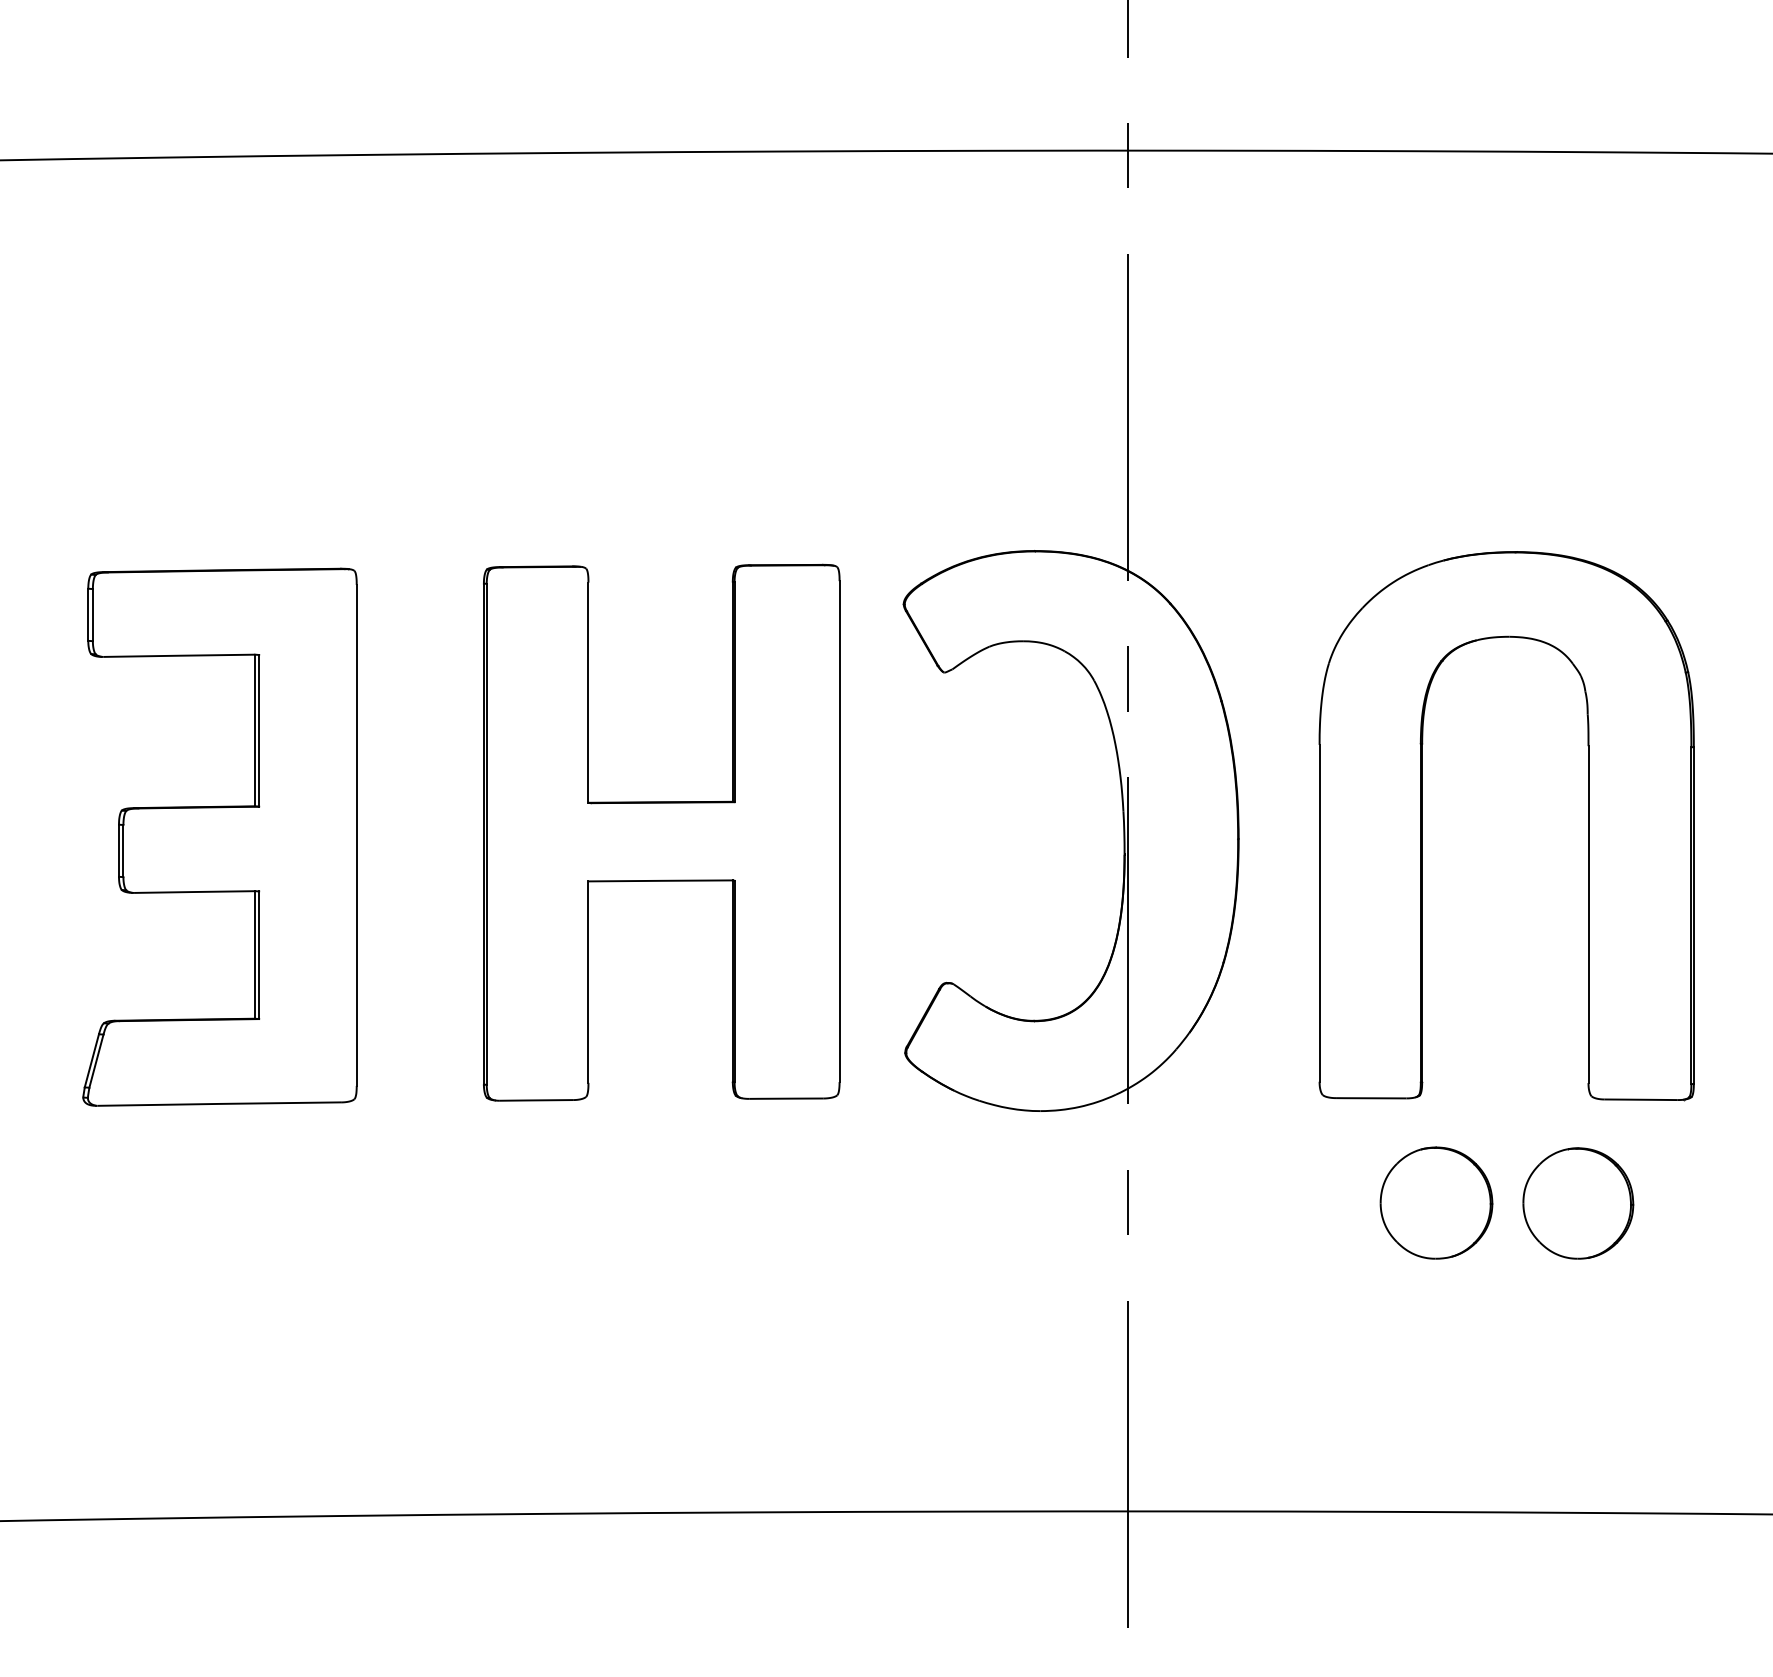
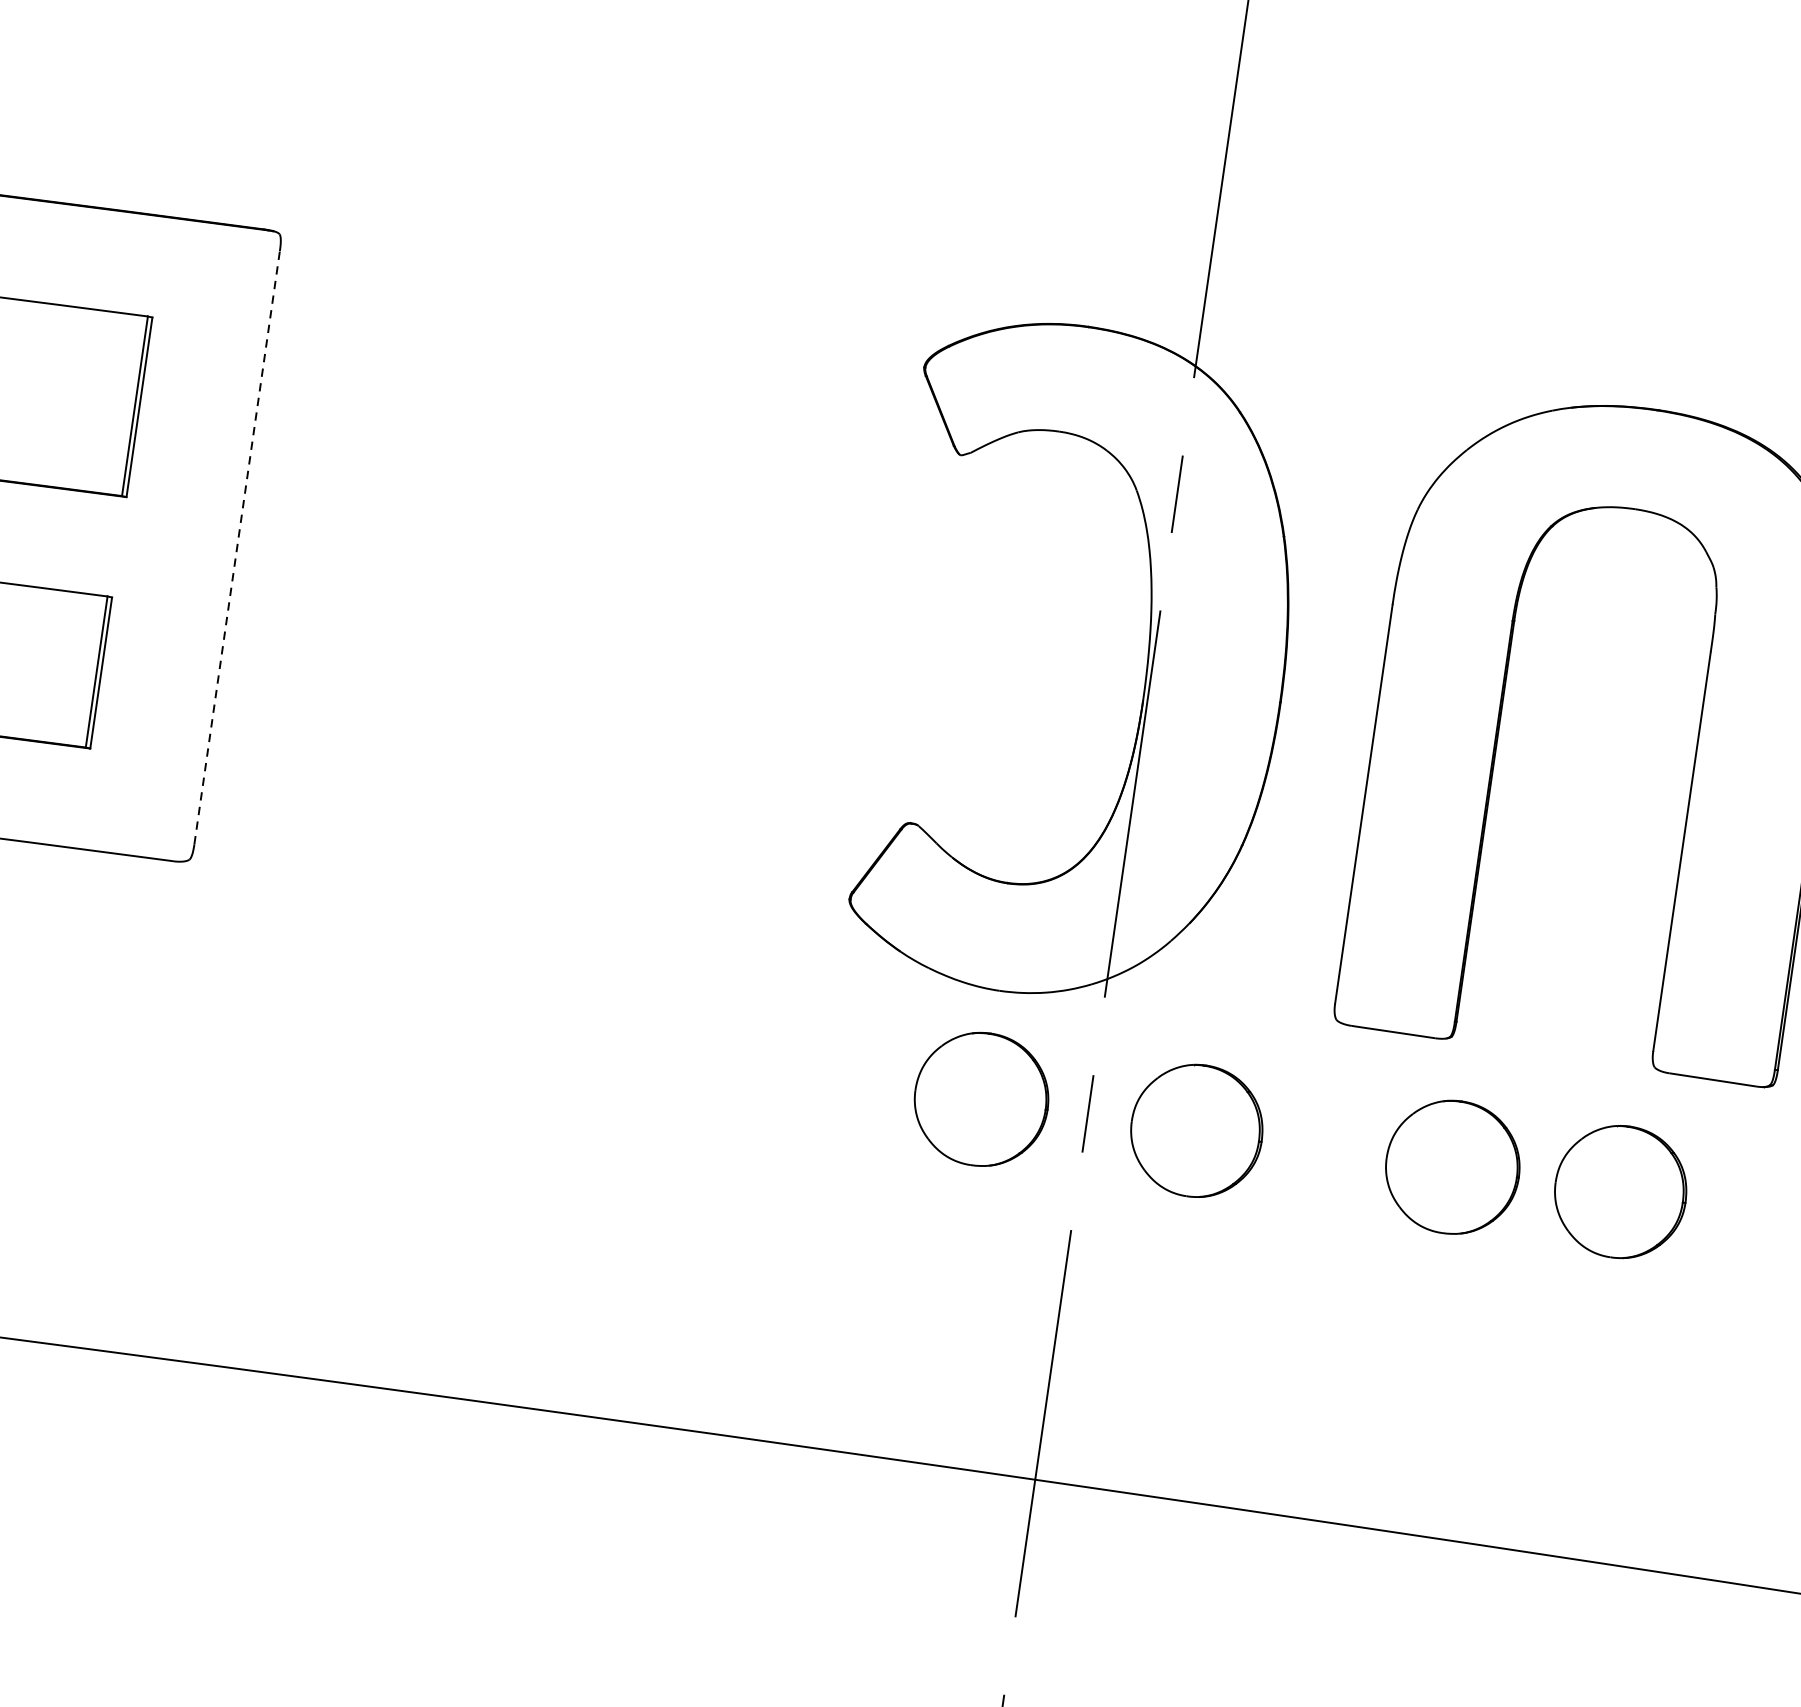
part: (661, 832) -> (598, 596), removed
line: (356, 834) -> (237, 546), solid -> dashed
part: (1038, 1202) -> (981, 1098), added
part: (1220, 1203) -> (1197, 1130), added

